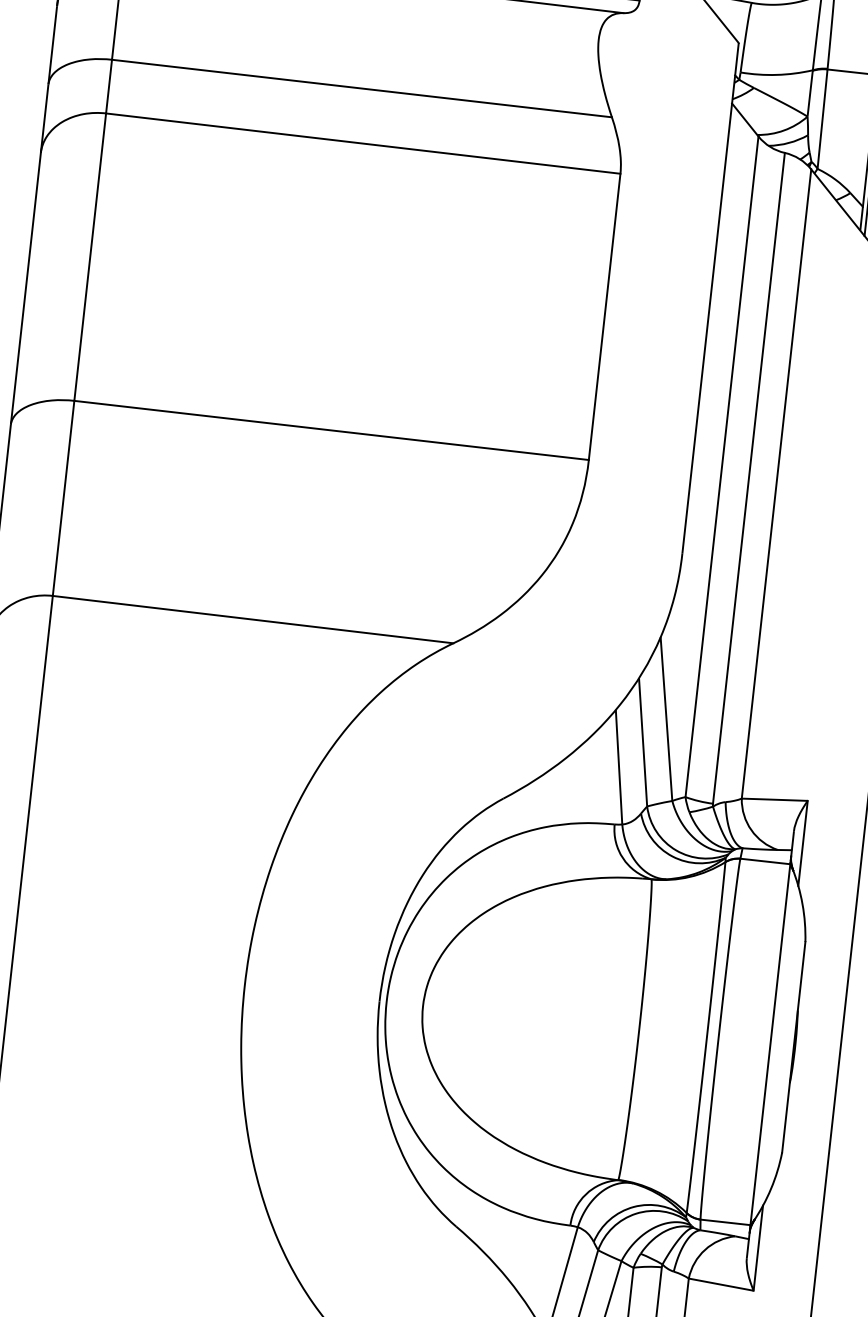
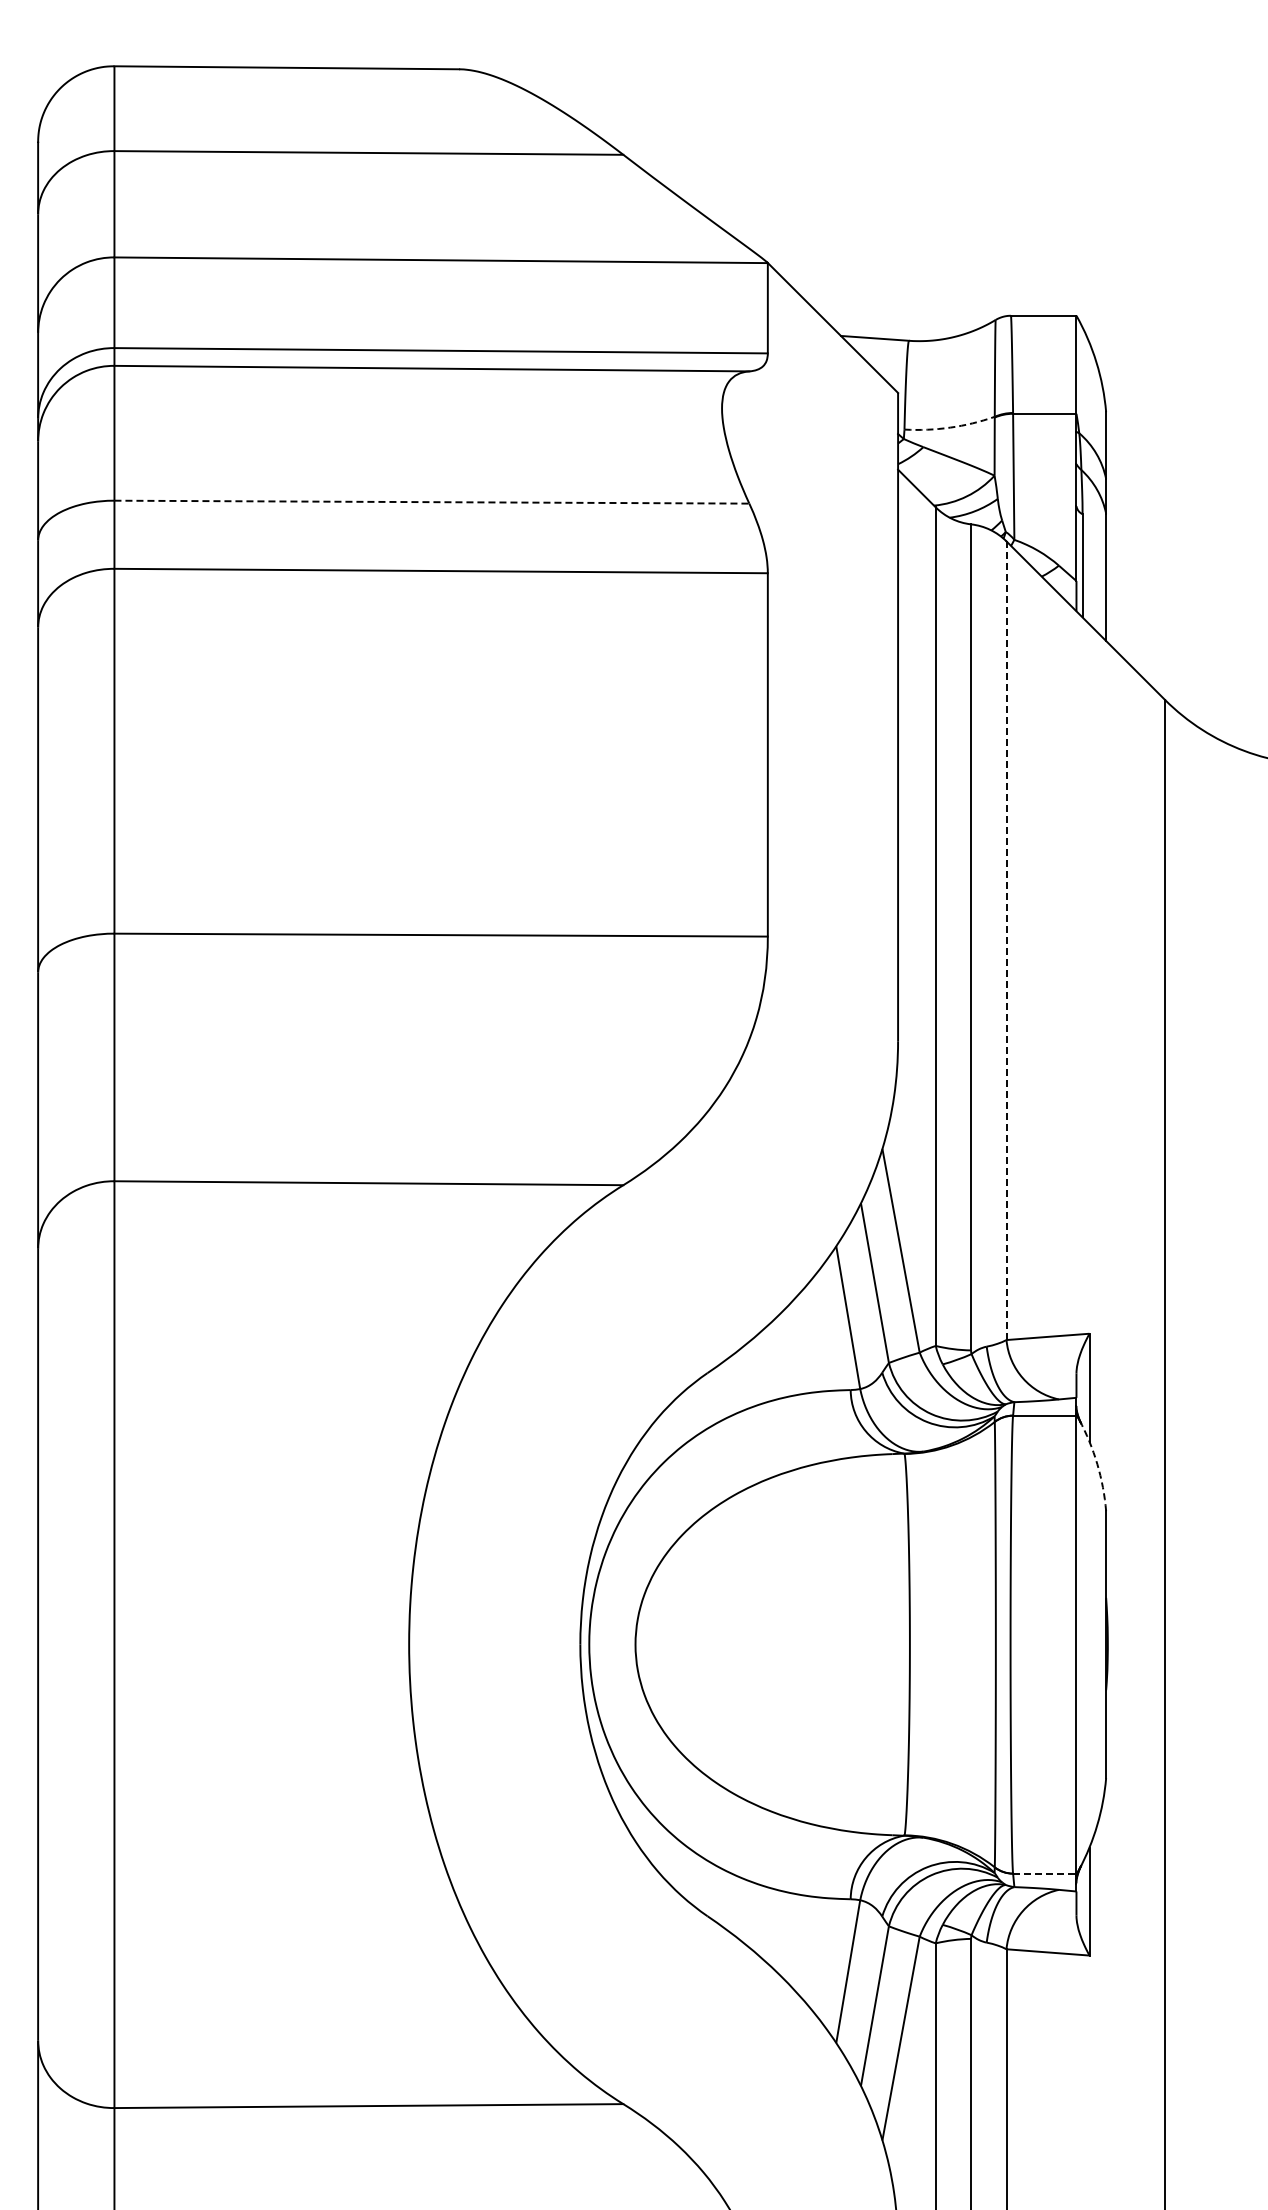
arc: (777, 74) -> (950, 427), solid -> dashed
line: (362, 88) -> (432, 502), solid -> dashed
line: (776, 483) -> (1006, 940), solid -> dashed
arc: (802, 904) -> (1097, 1464), solid -> dashed
line: (725, 1222) -> (1044, 1873), solid -> dashed

